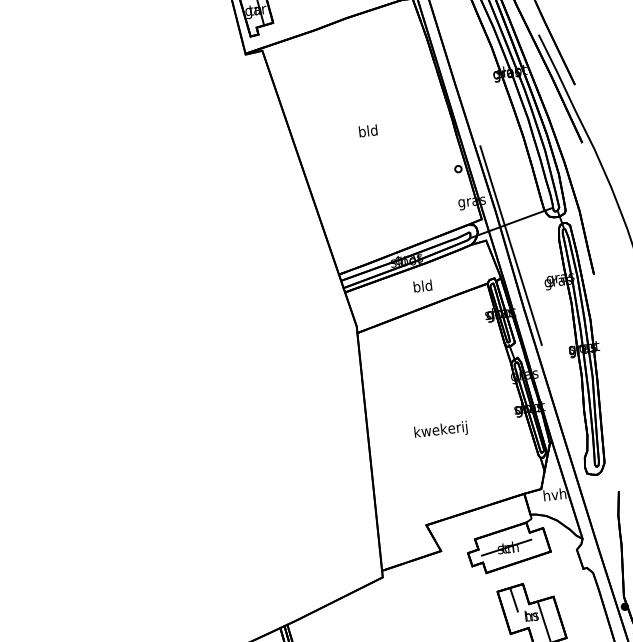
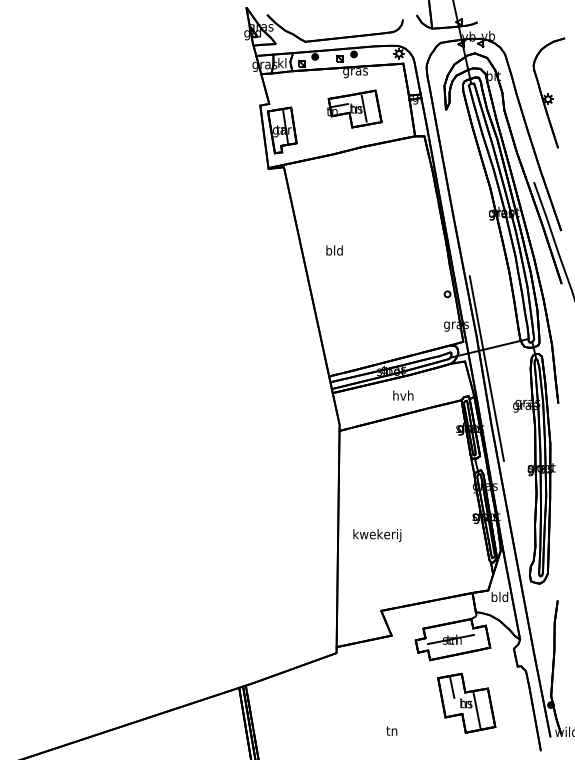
text: (368, 130) -> (334, 250), moved
text: (423, 285) -> (403, 395), bld -> hvh
text: (441, 430) -> (377, 535), moved
text: (554, 494) -> (499, 596), hvh -> bld

